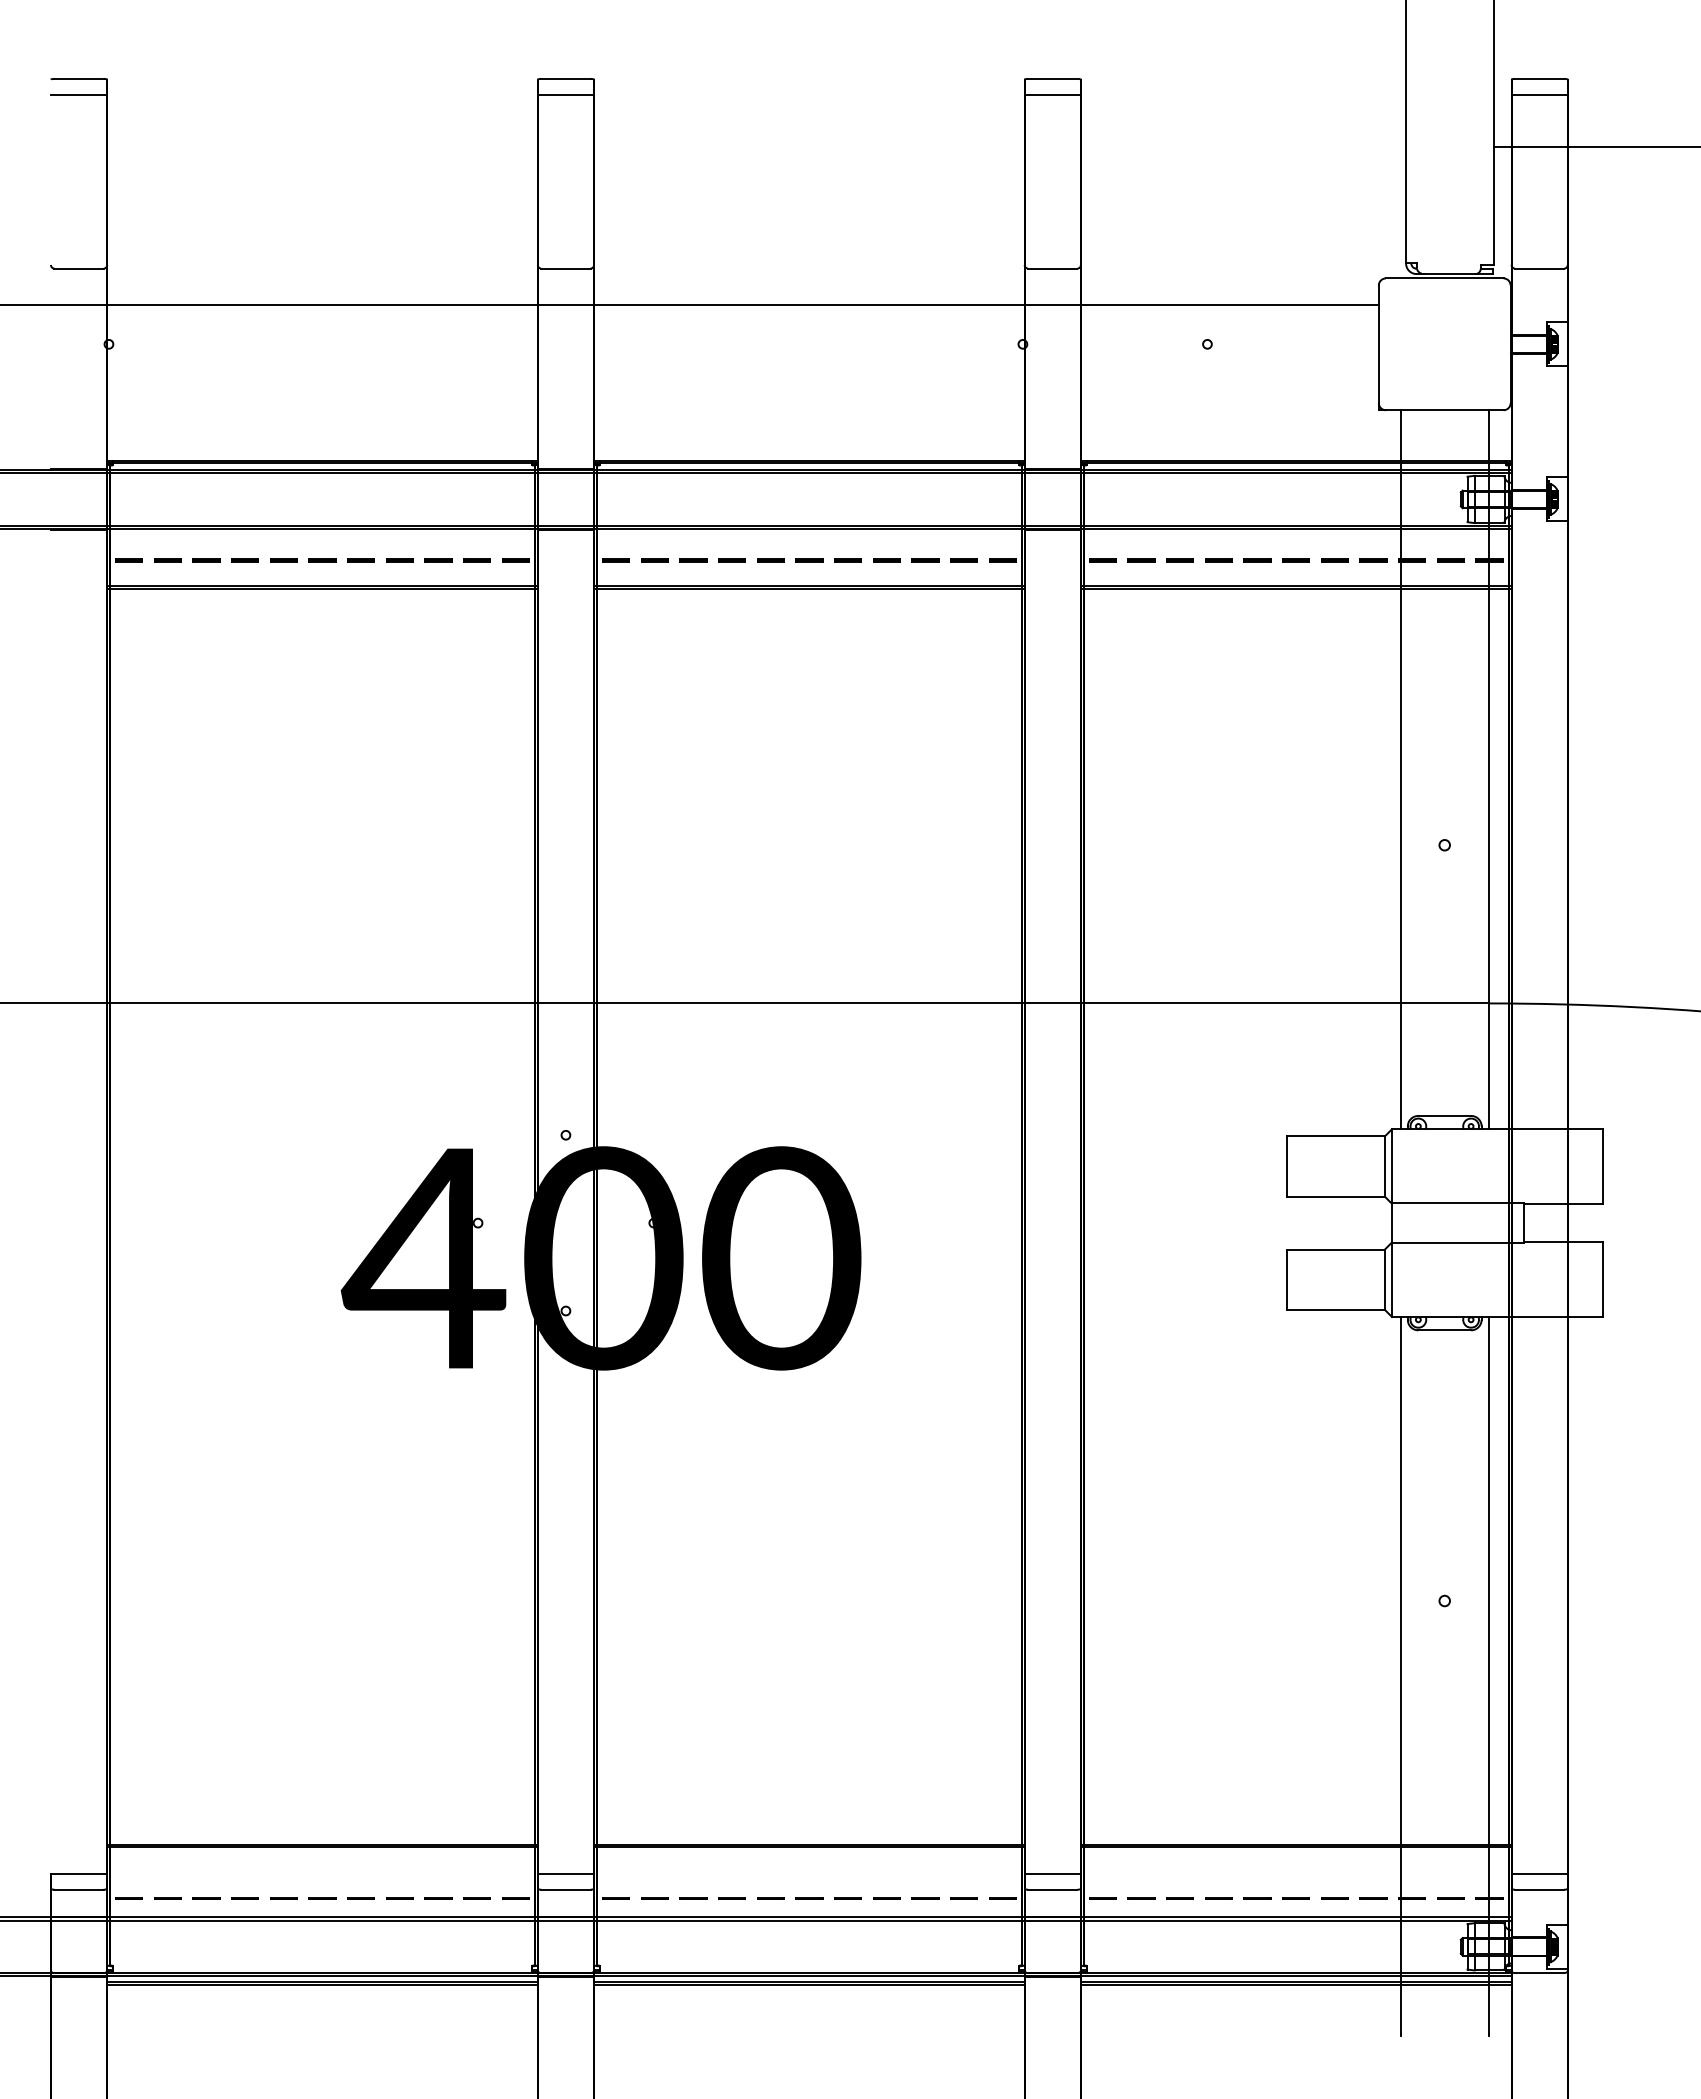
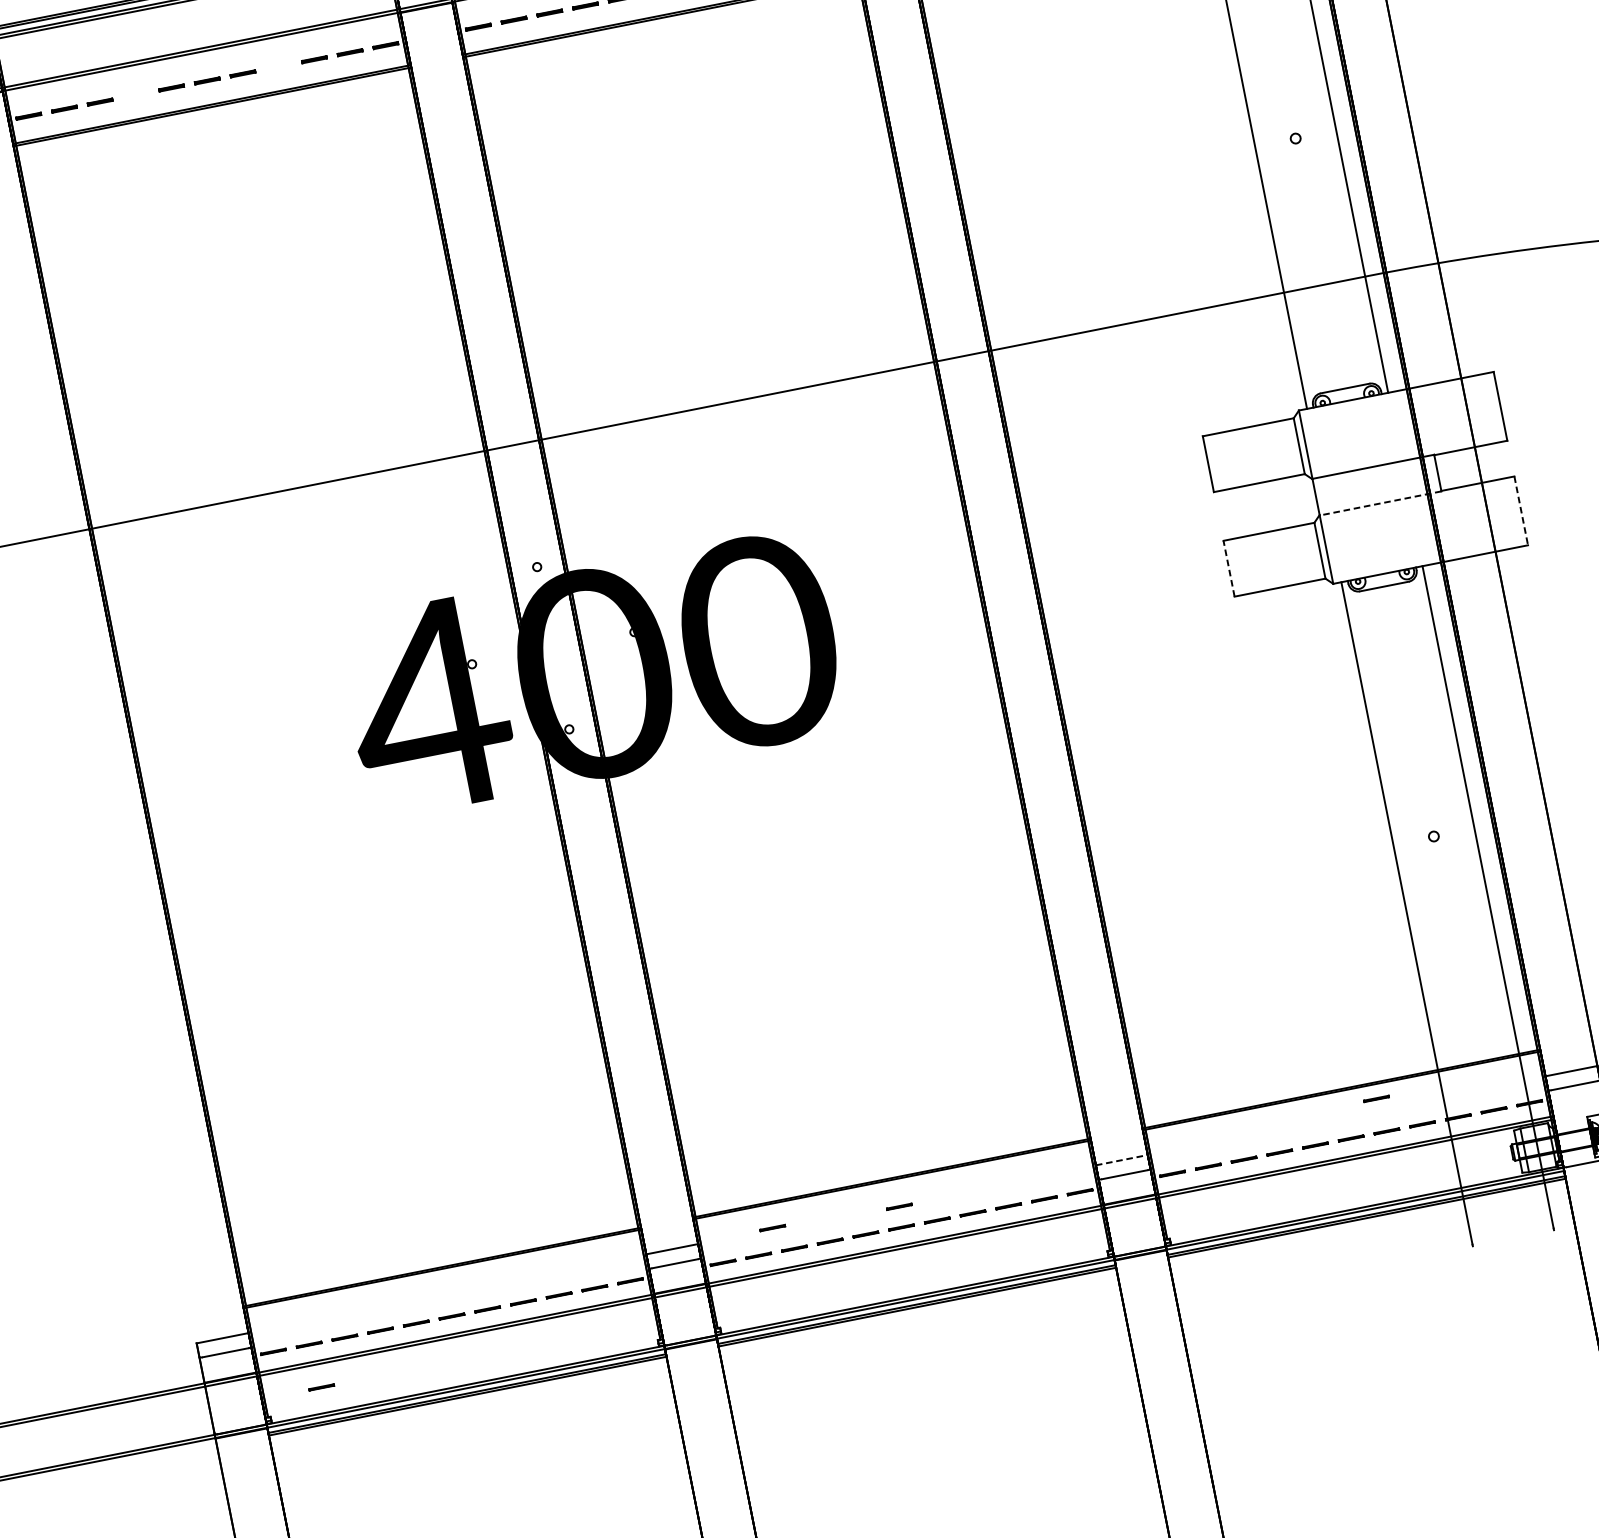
line: (244, 560) -> (135, 95), removed
line: (399, 560) -> (278, 66), removed
line: (1457, 1242) -> (1380, 503), solid -> dashed
line: (1286, 1279) -> (1228, 568), solid -> dashed
line: (1602, 1280) -> (1520, 511), solid -> dashed
line: (1330, 1862) -> (1376, 1098), added
line: (674, 1872) -> (772, 1228), added
line: (1053, 1873) -> (1122, 1159), solid -> dashed
line: (811, 1876) -> (899, 1206), added
line: (171, 1945) -> (321, 1387), added

